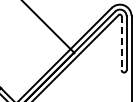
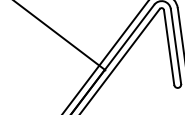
line: (121, 43) -> (168, 48), dashed -> solid

